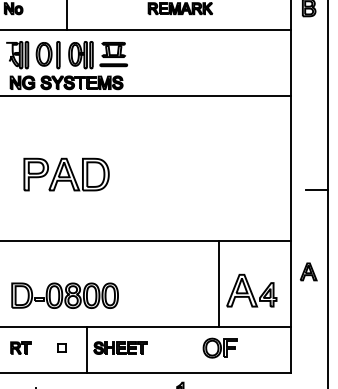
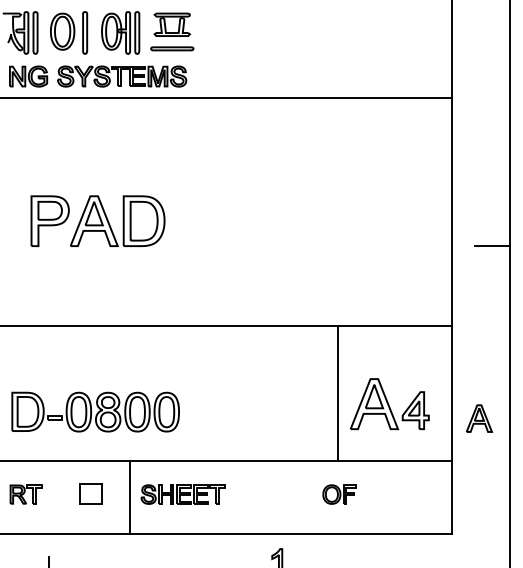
part: (308, 271) -> (479, 417), moved
part: (61, 347) -> (89, 493), size x1.67
part: (219, 347) -> (338, 493), size x0.62

